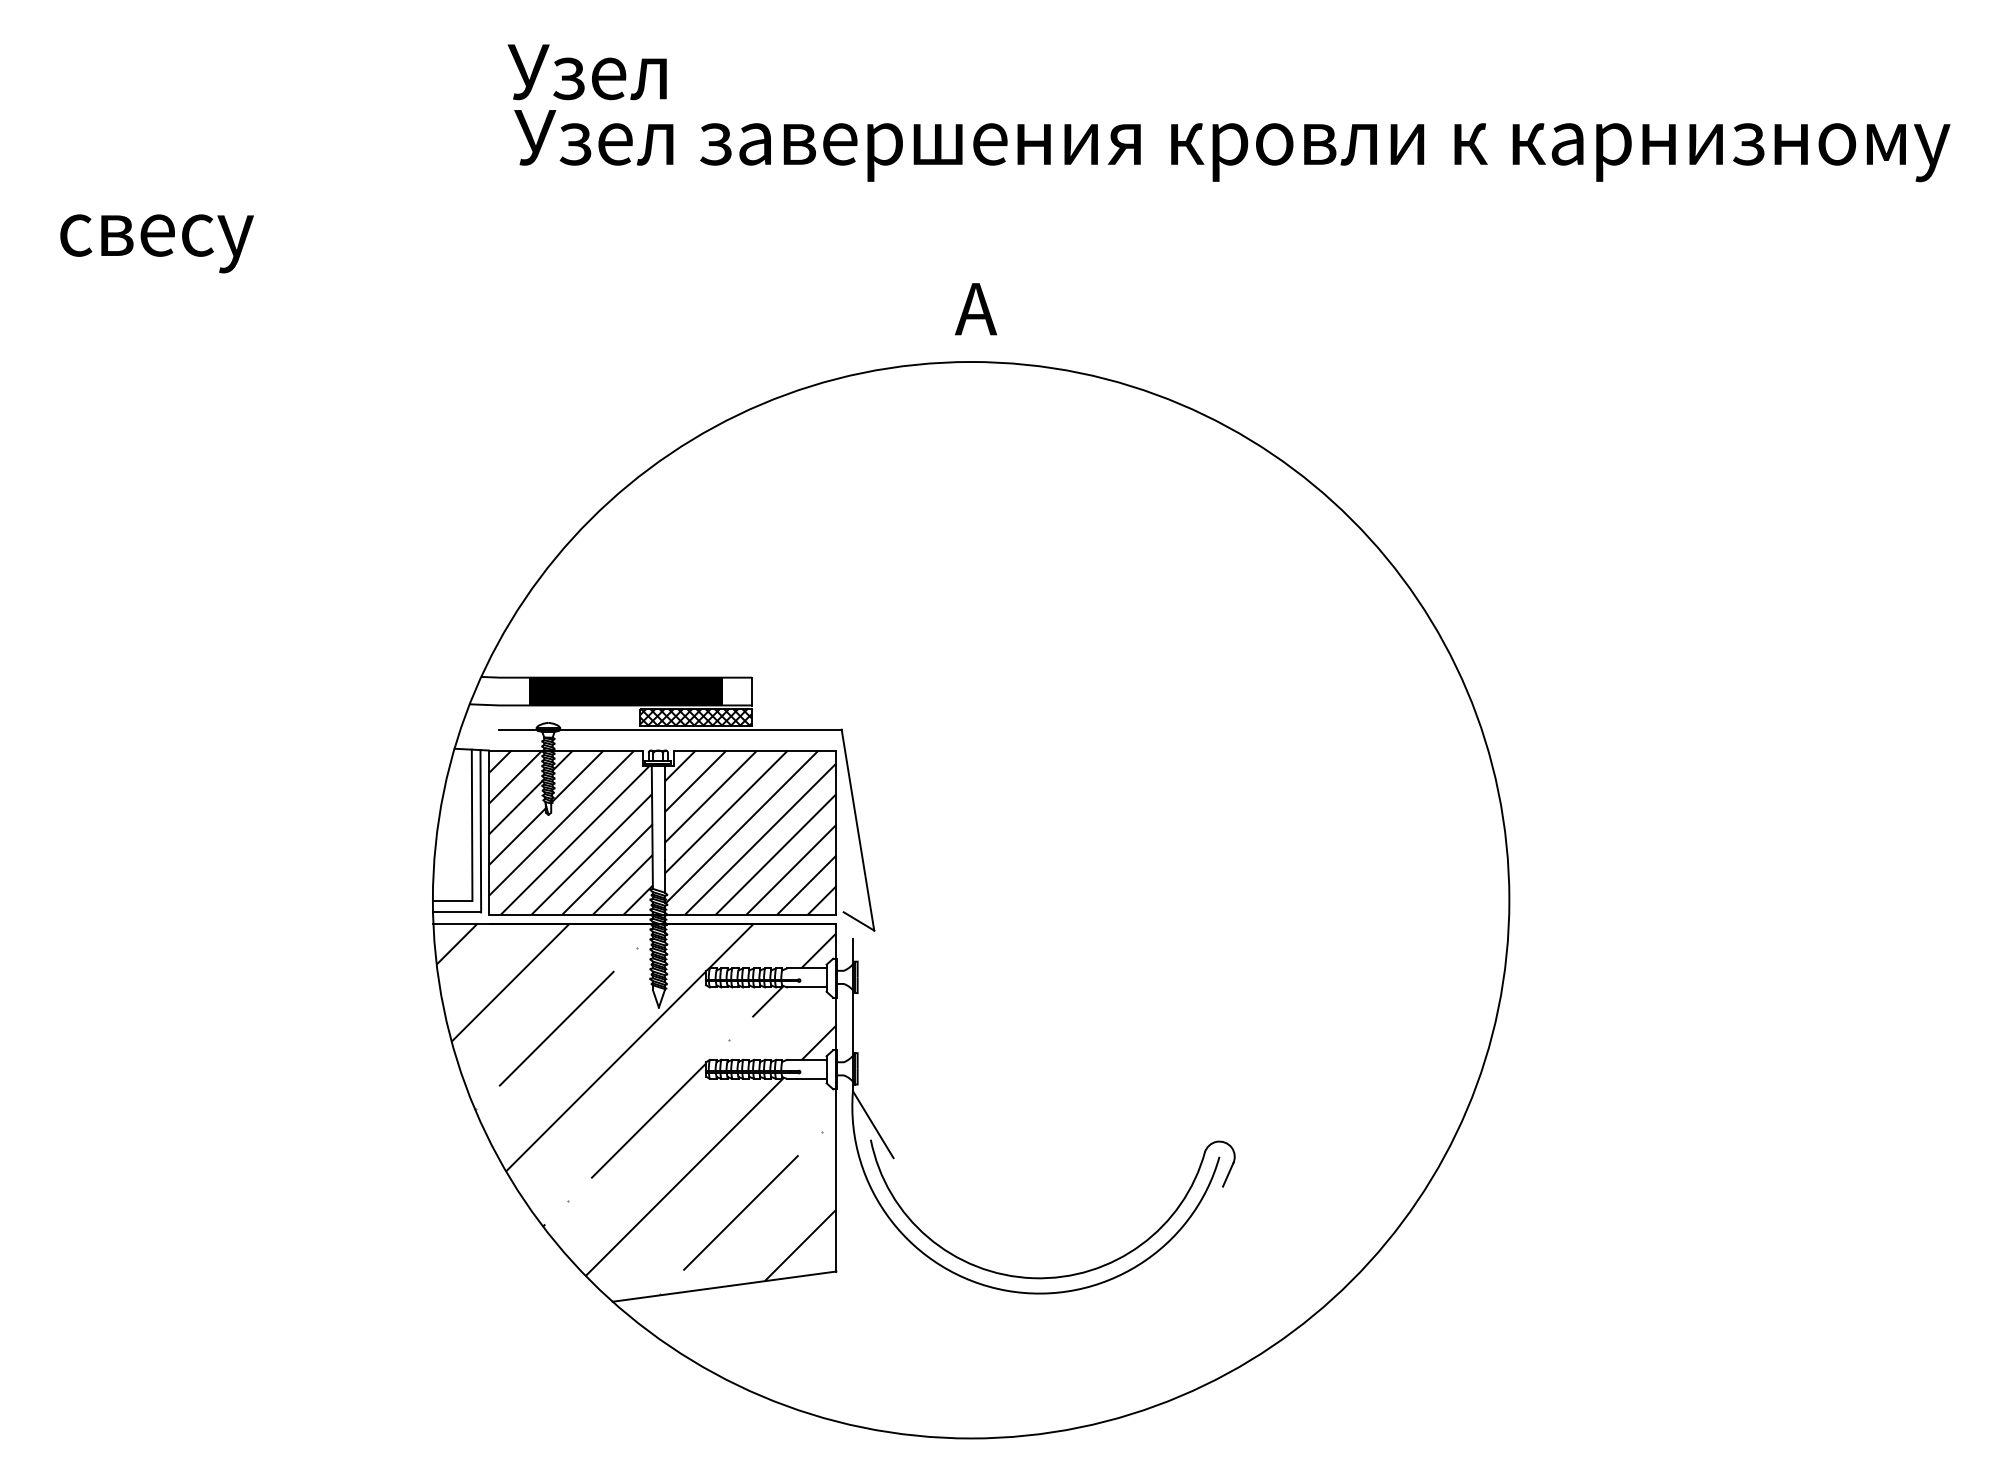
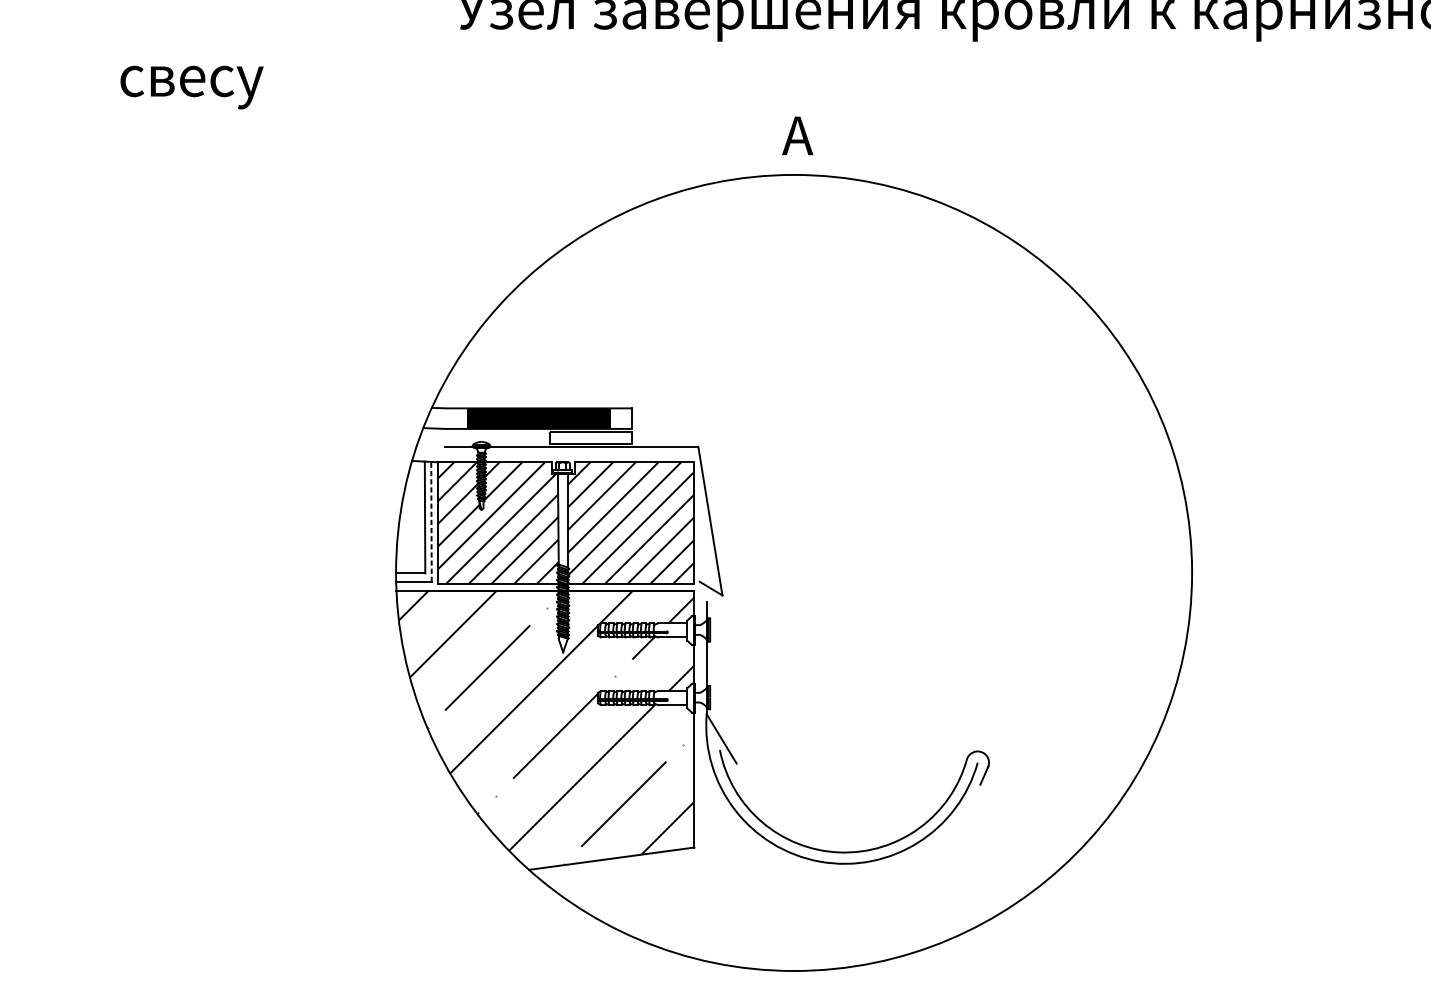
hatch: (695, 717) -> (590, 437), removed
line: (480, 830) -> (431, 521), solid -> dashed

